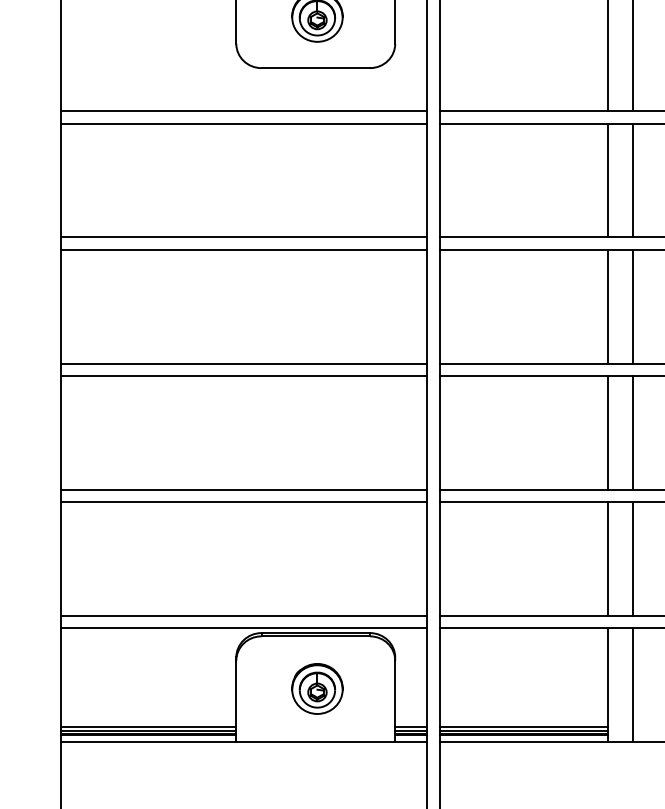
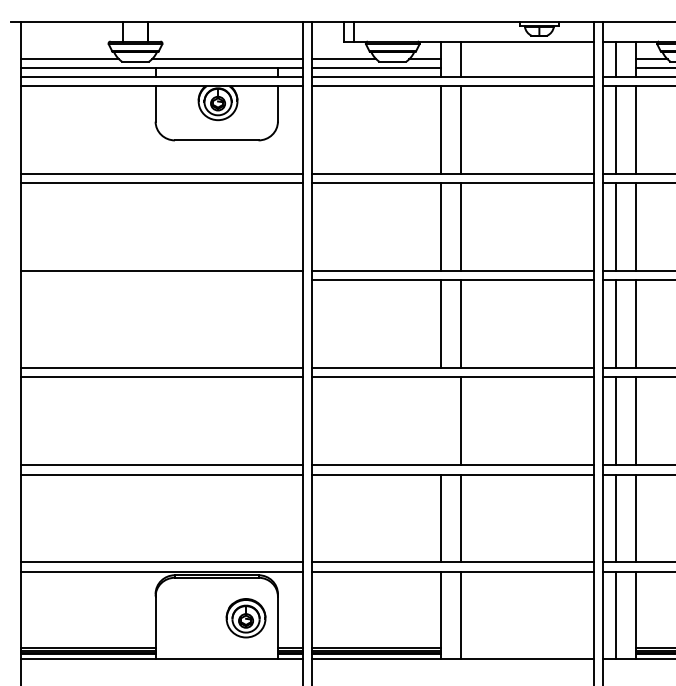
line: (243, 250) -> (161, 280), removed
line: (607, 432) -> (441, 420), removed
part: (316, 689) -> (245, 618), moved

